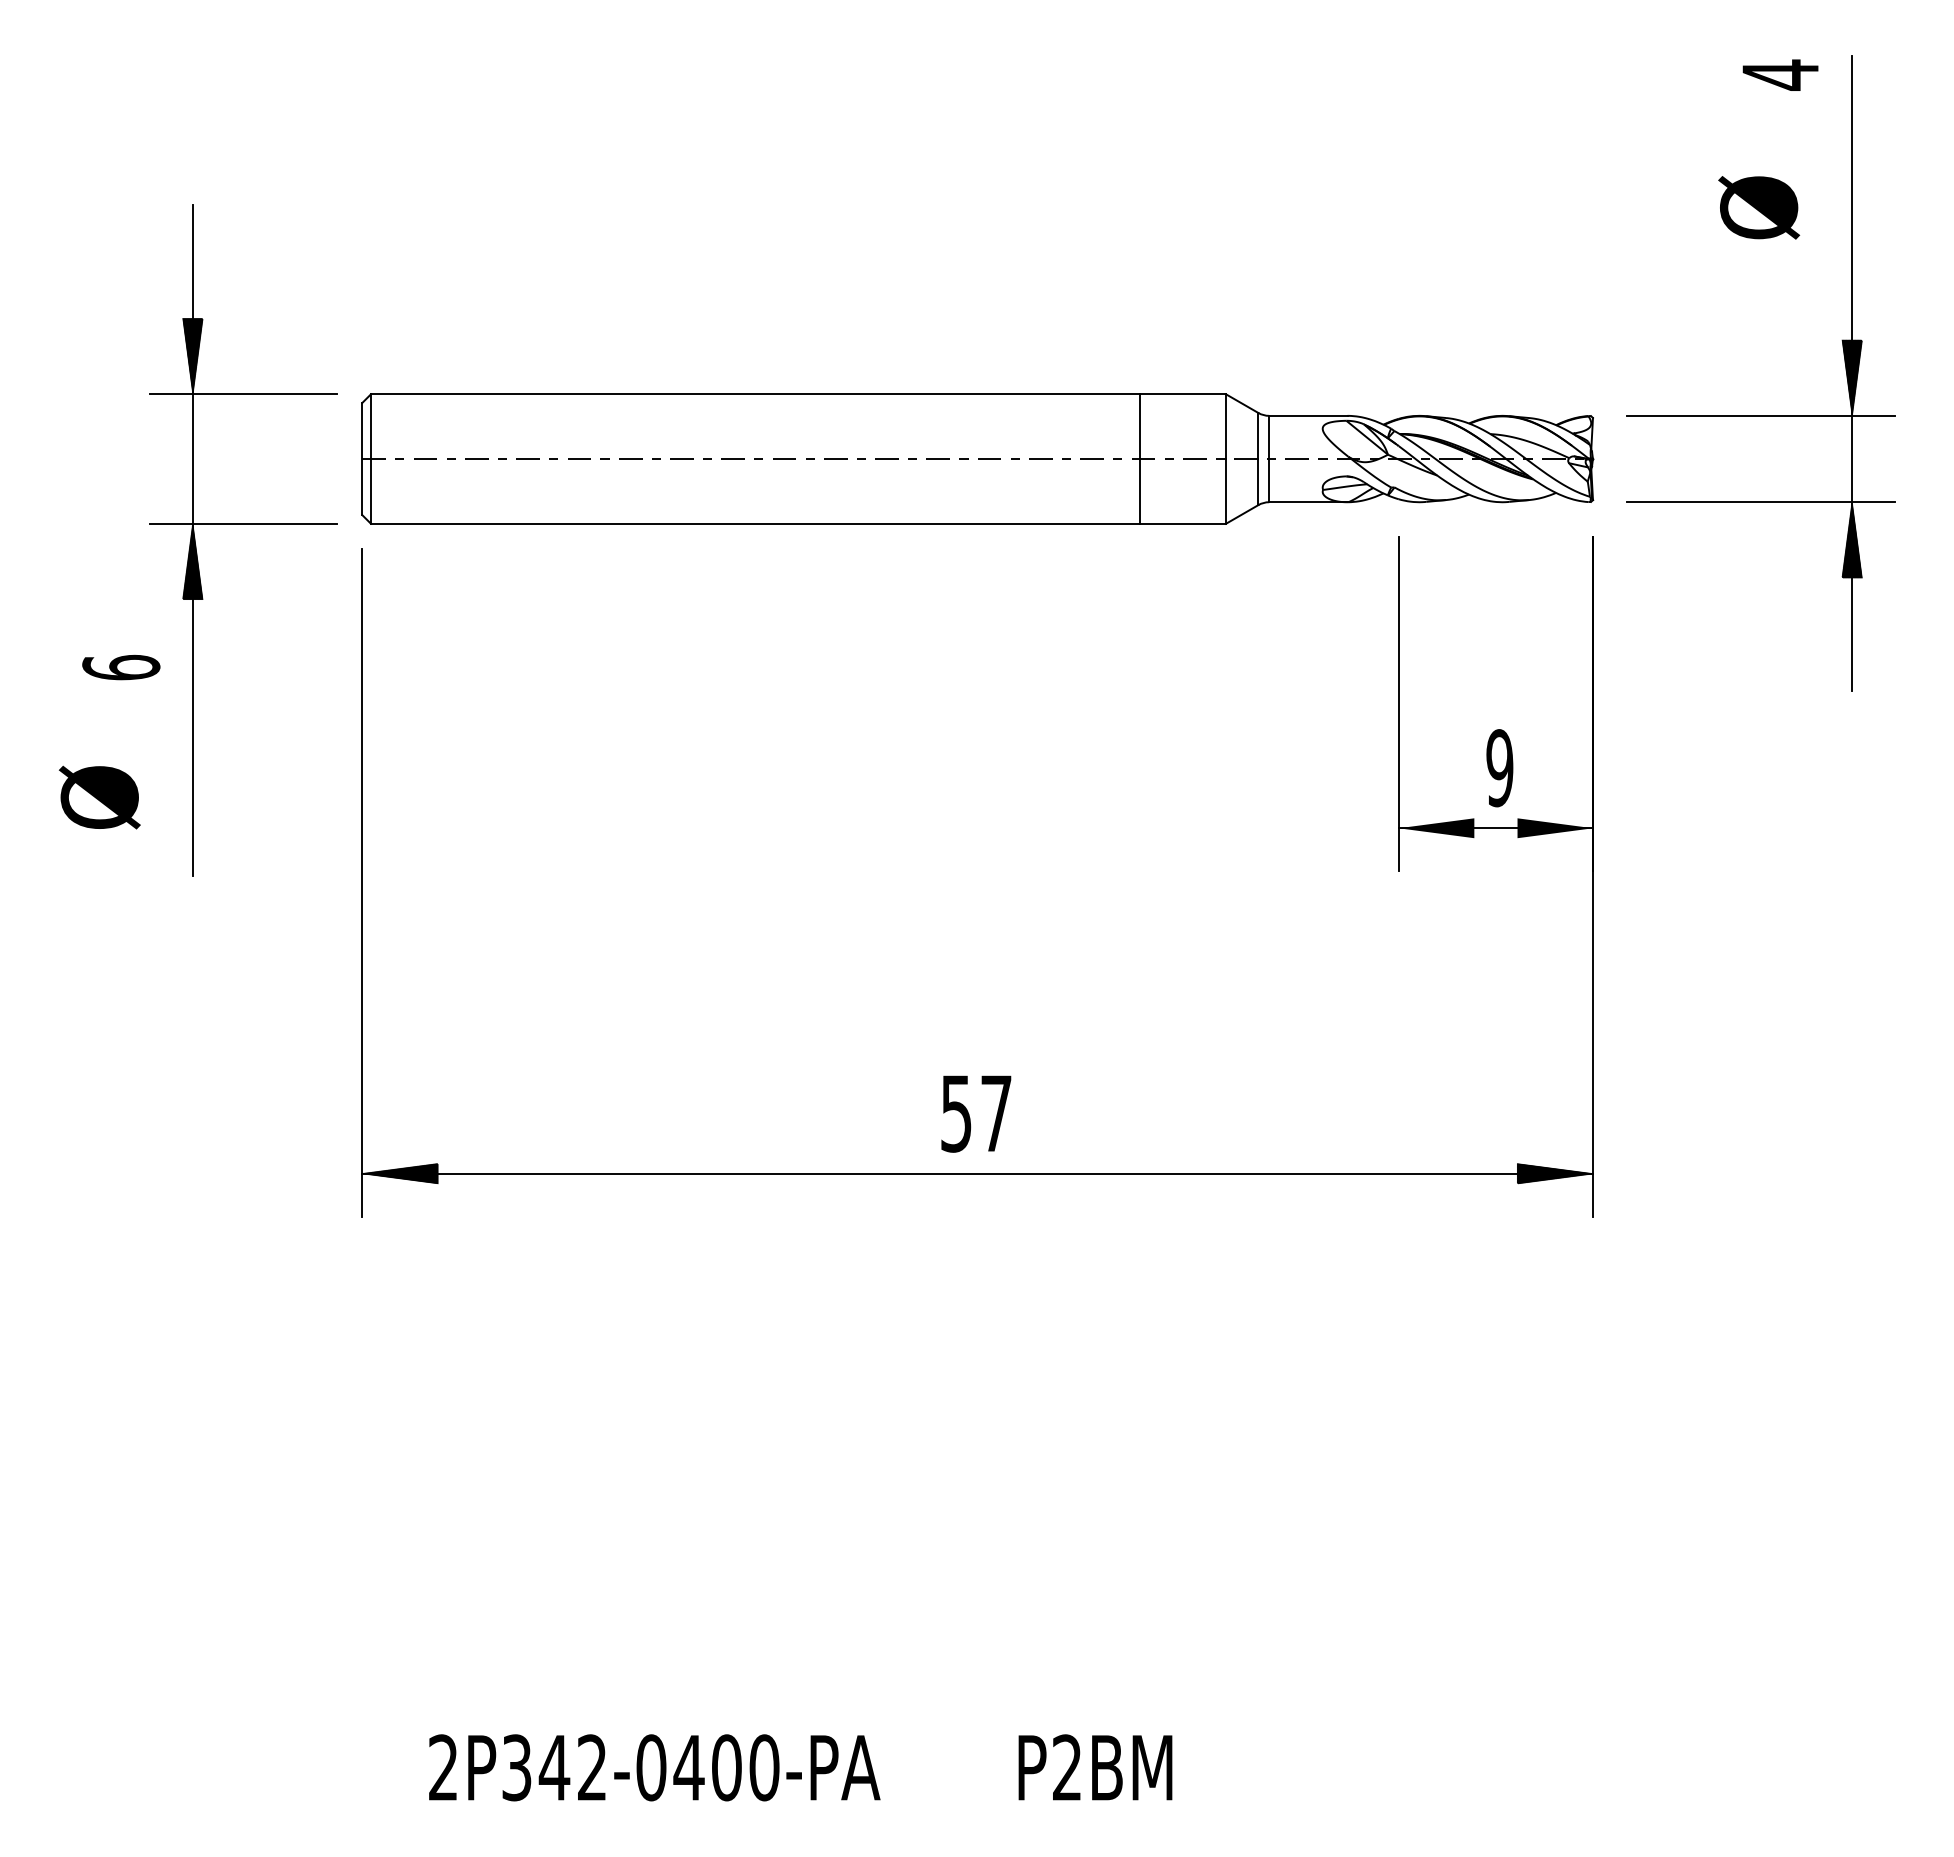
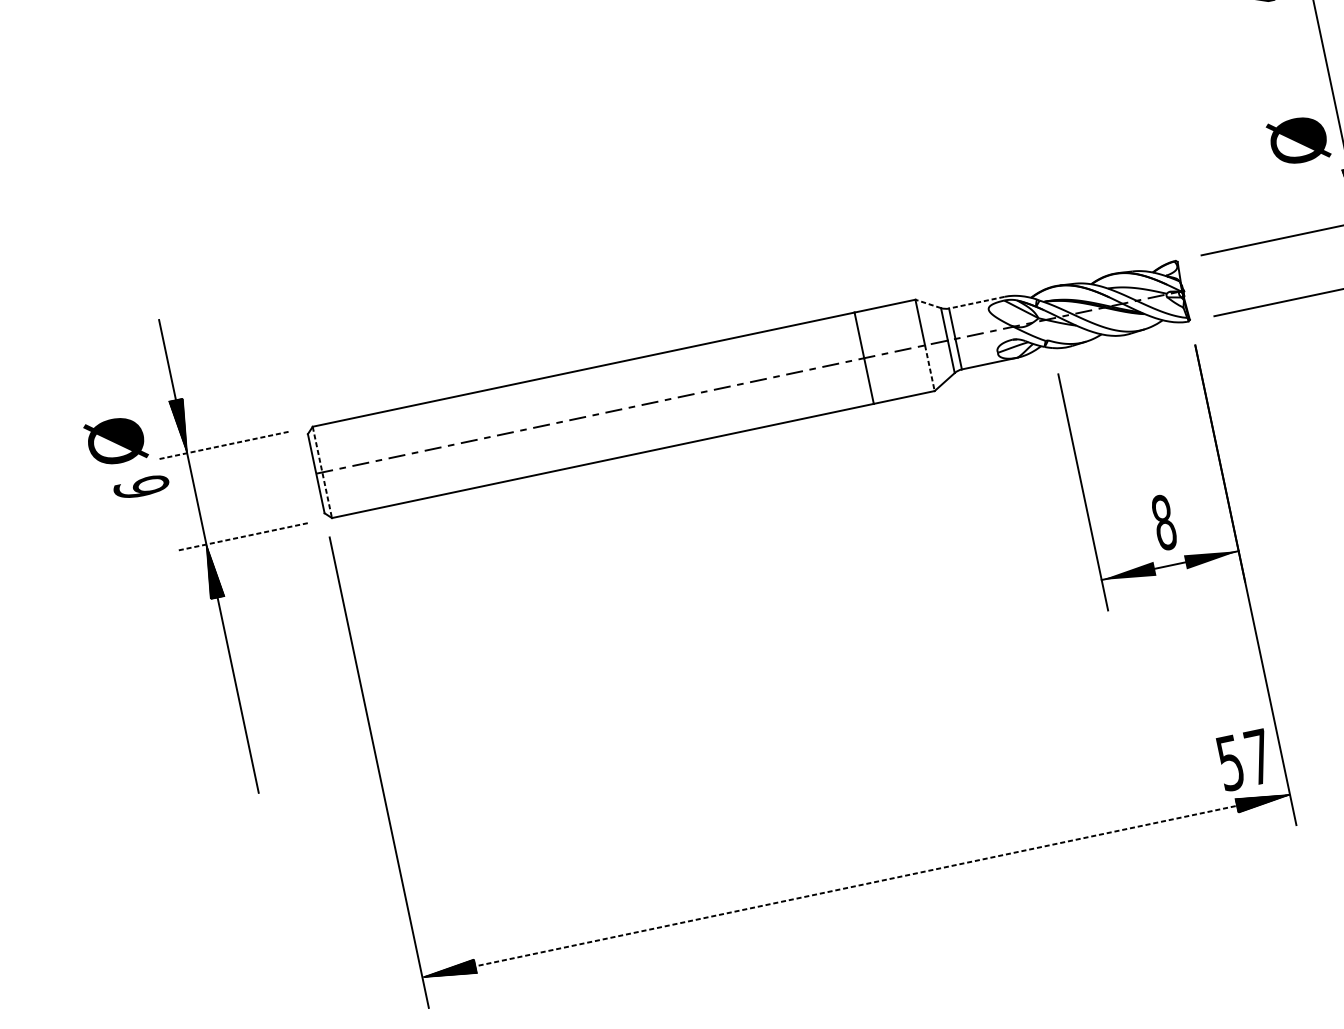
text: (1759, 207) -> (1298, 140), moved
line: (243, 394) -> (222, 445), solid -> dashed
line: (1242, 403) -> (928, 303), solid -> dashed
line: (1307, 415) -> (976, 302), solid -> dashed
line: (371, 459) -> (322, 472), solid -> dashed
line: (1225, 491) -> (929, 368), solid -> dashed
line: (243, 523) -> (242, 536), solid -> dashed
text: (121, 667) -> (141, 487), moved
text: (1499, 768) -> (1163, 522), 9 -> 8
text: (99, 797) -> (115, 441), moved
text: (976, 1113) -> (1244, 759), moved
line: (977, 1173) -> (856, 885), solid -> dashed

